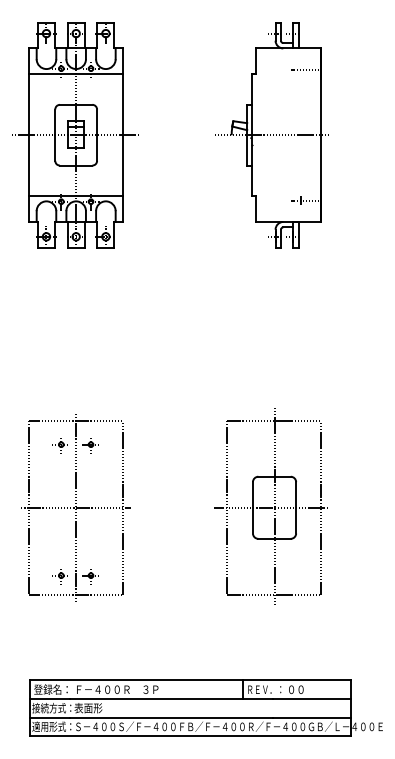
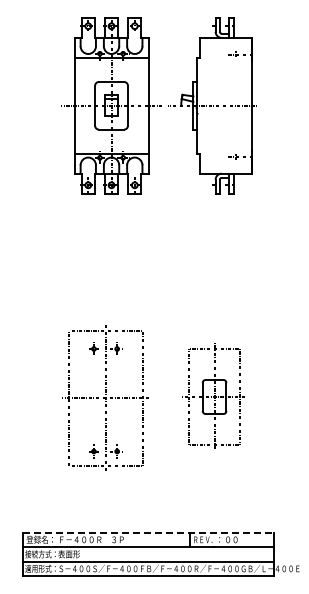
part: (76, 134) -> (111, 105), moved
part: (272, 505) -> (213, 395), size x0.7
part: (76, 506) -> (105, 397), moved
line: (191, 680) -> (149, 532), solid -> dashed

